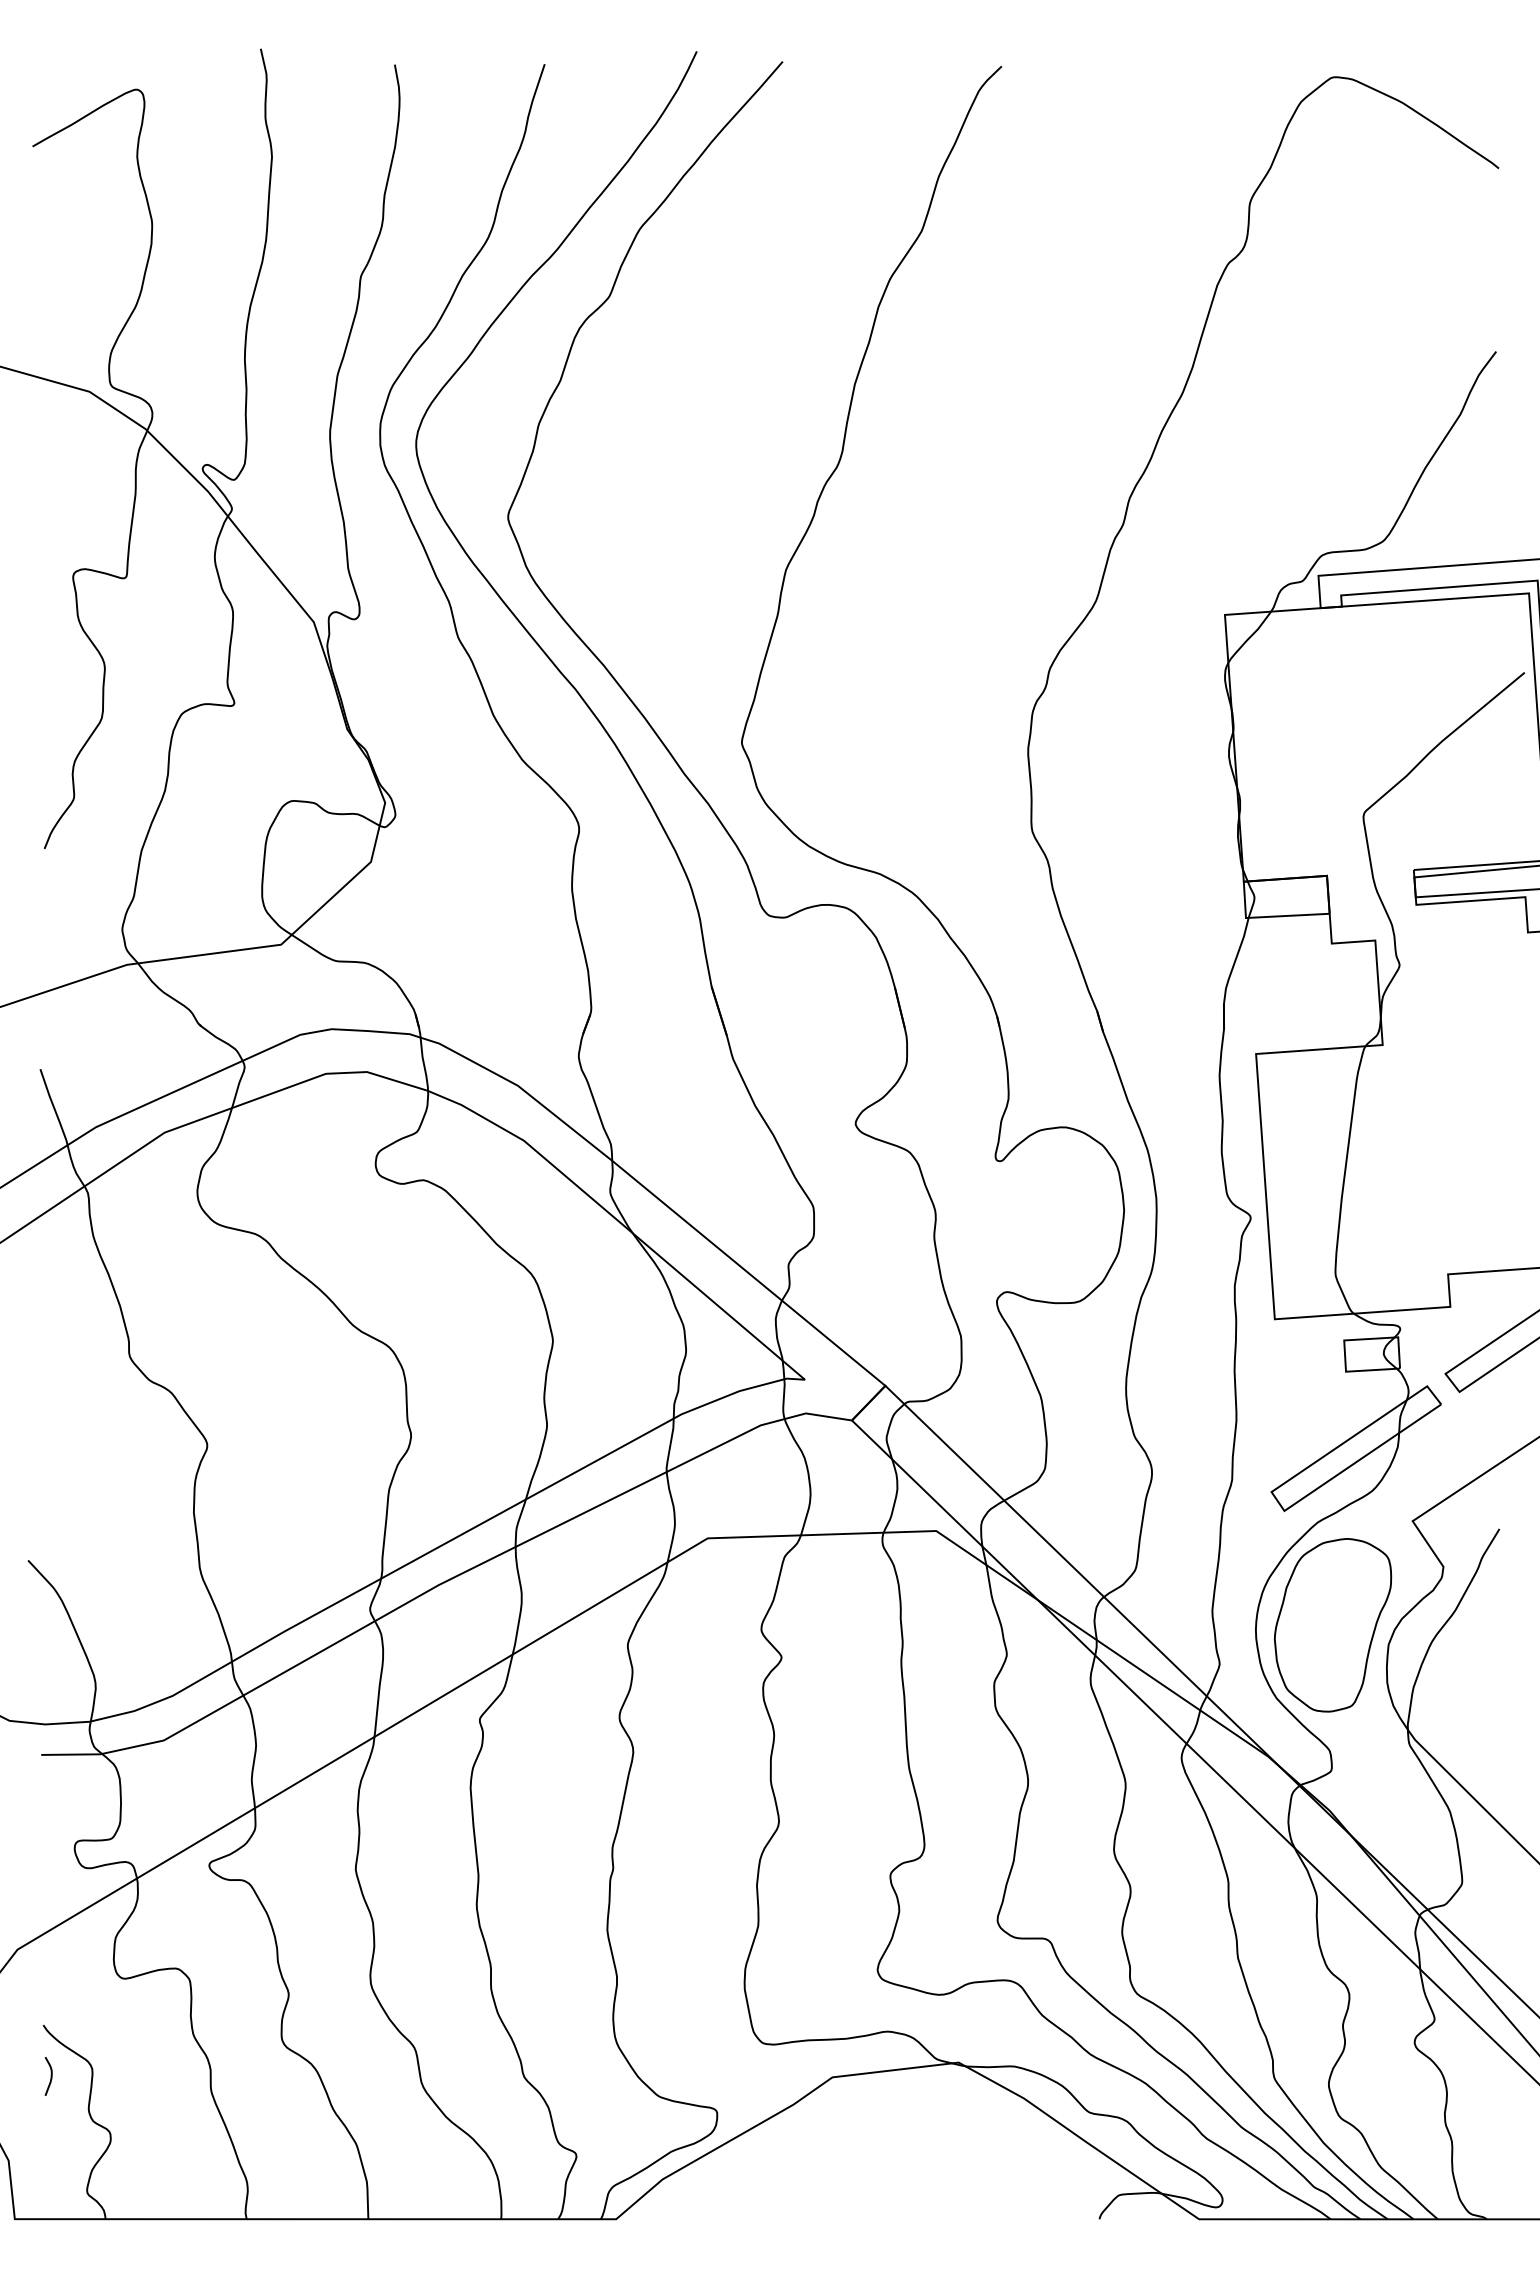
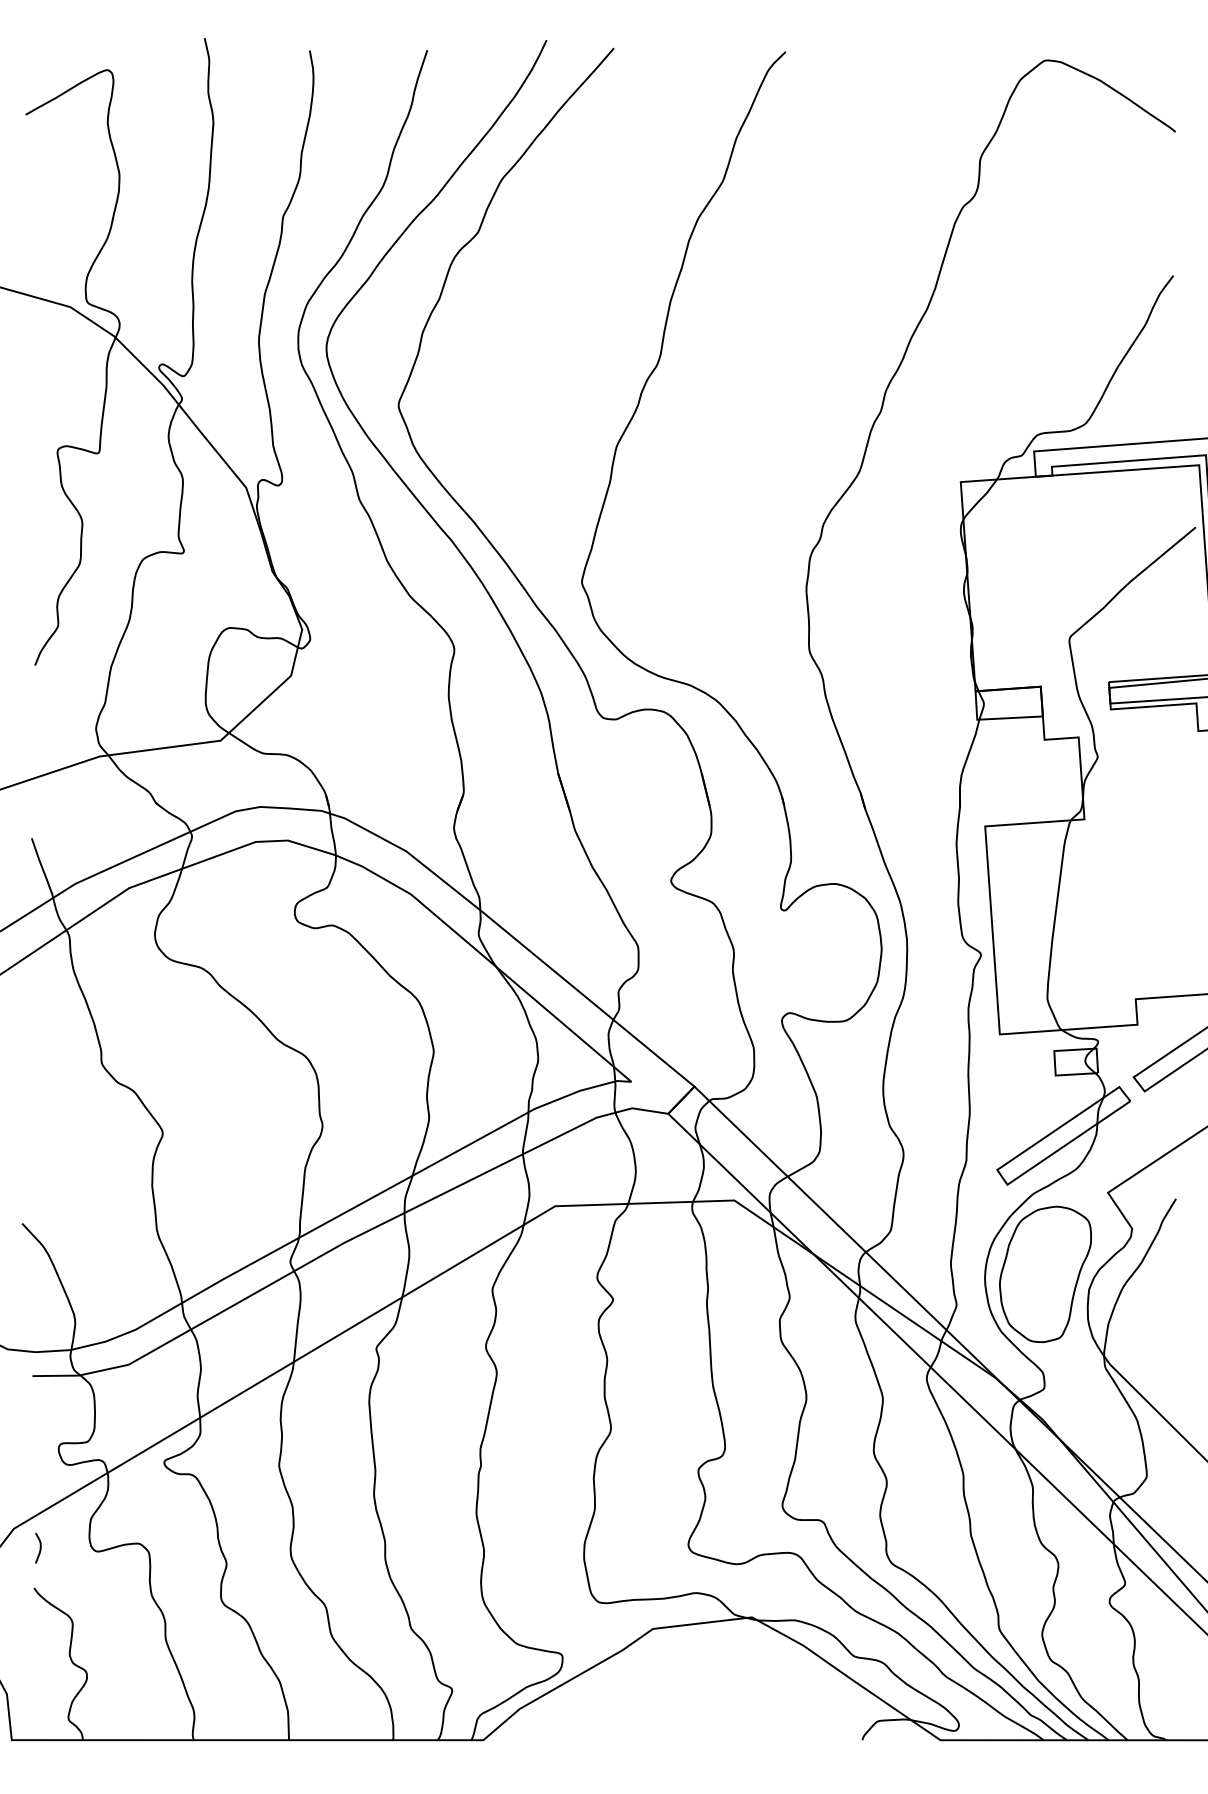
curve: (50, 2076) -> (39, 1548), moved

